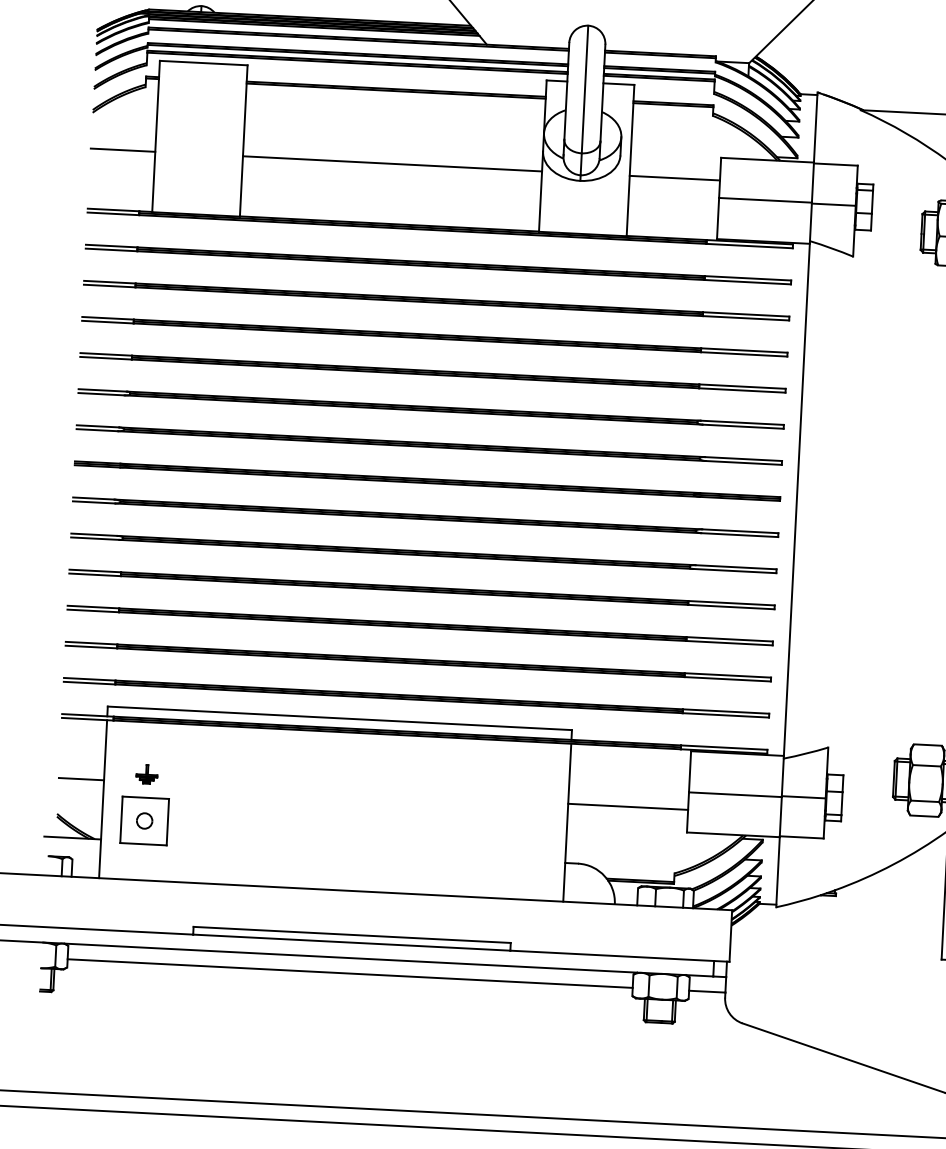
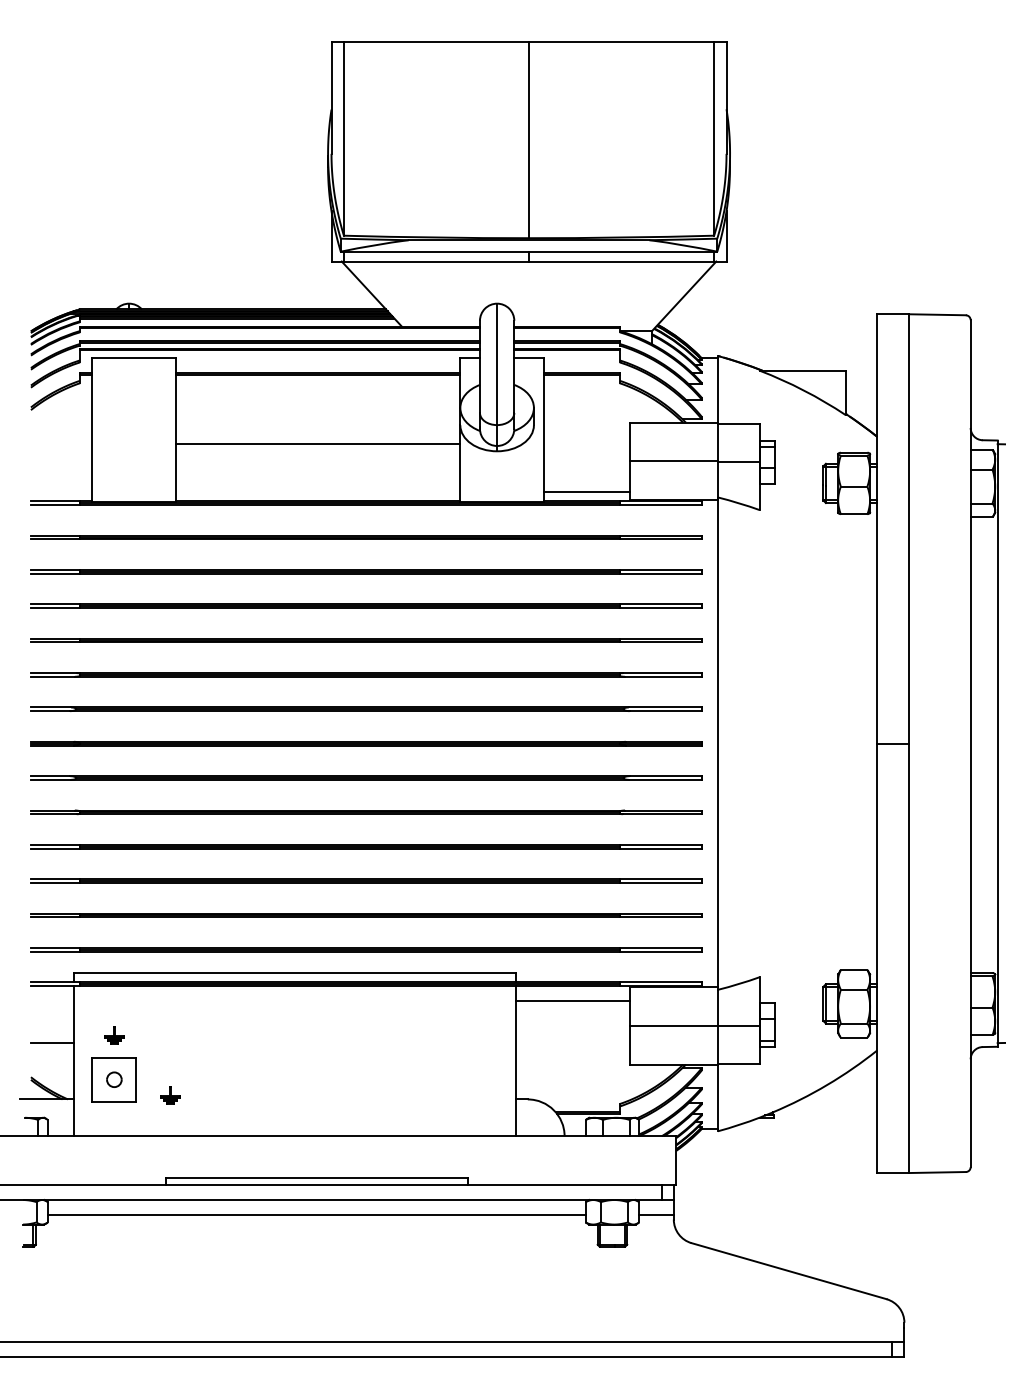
line: (122, 150) -> (61, 444), removed
line: (674, 178) -> (586, 492), moved
line: (628, 807) -> (572, 1001), moved
part: (202, 840) -> (170, 1095), added

